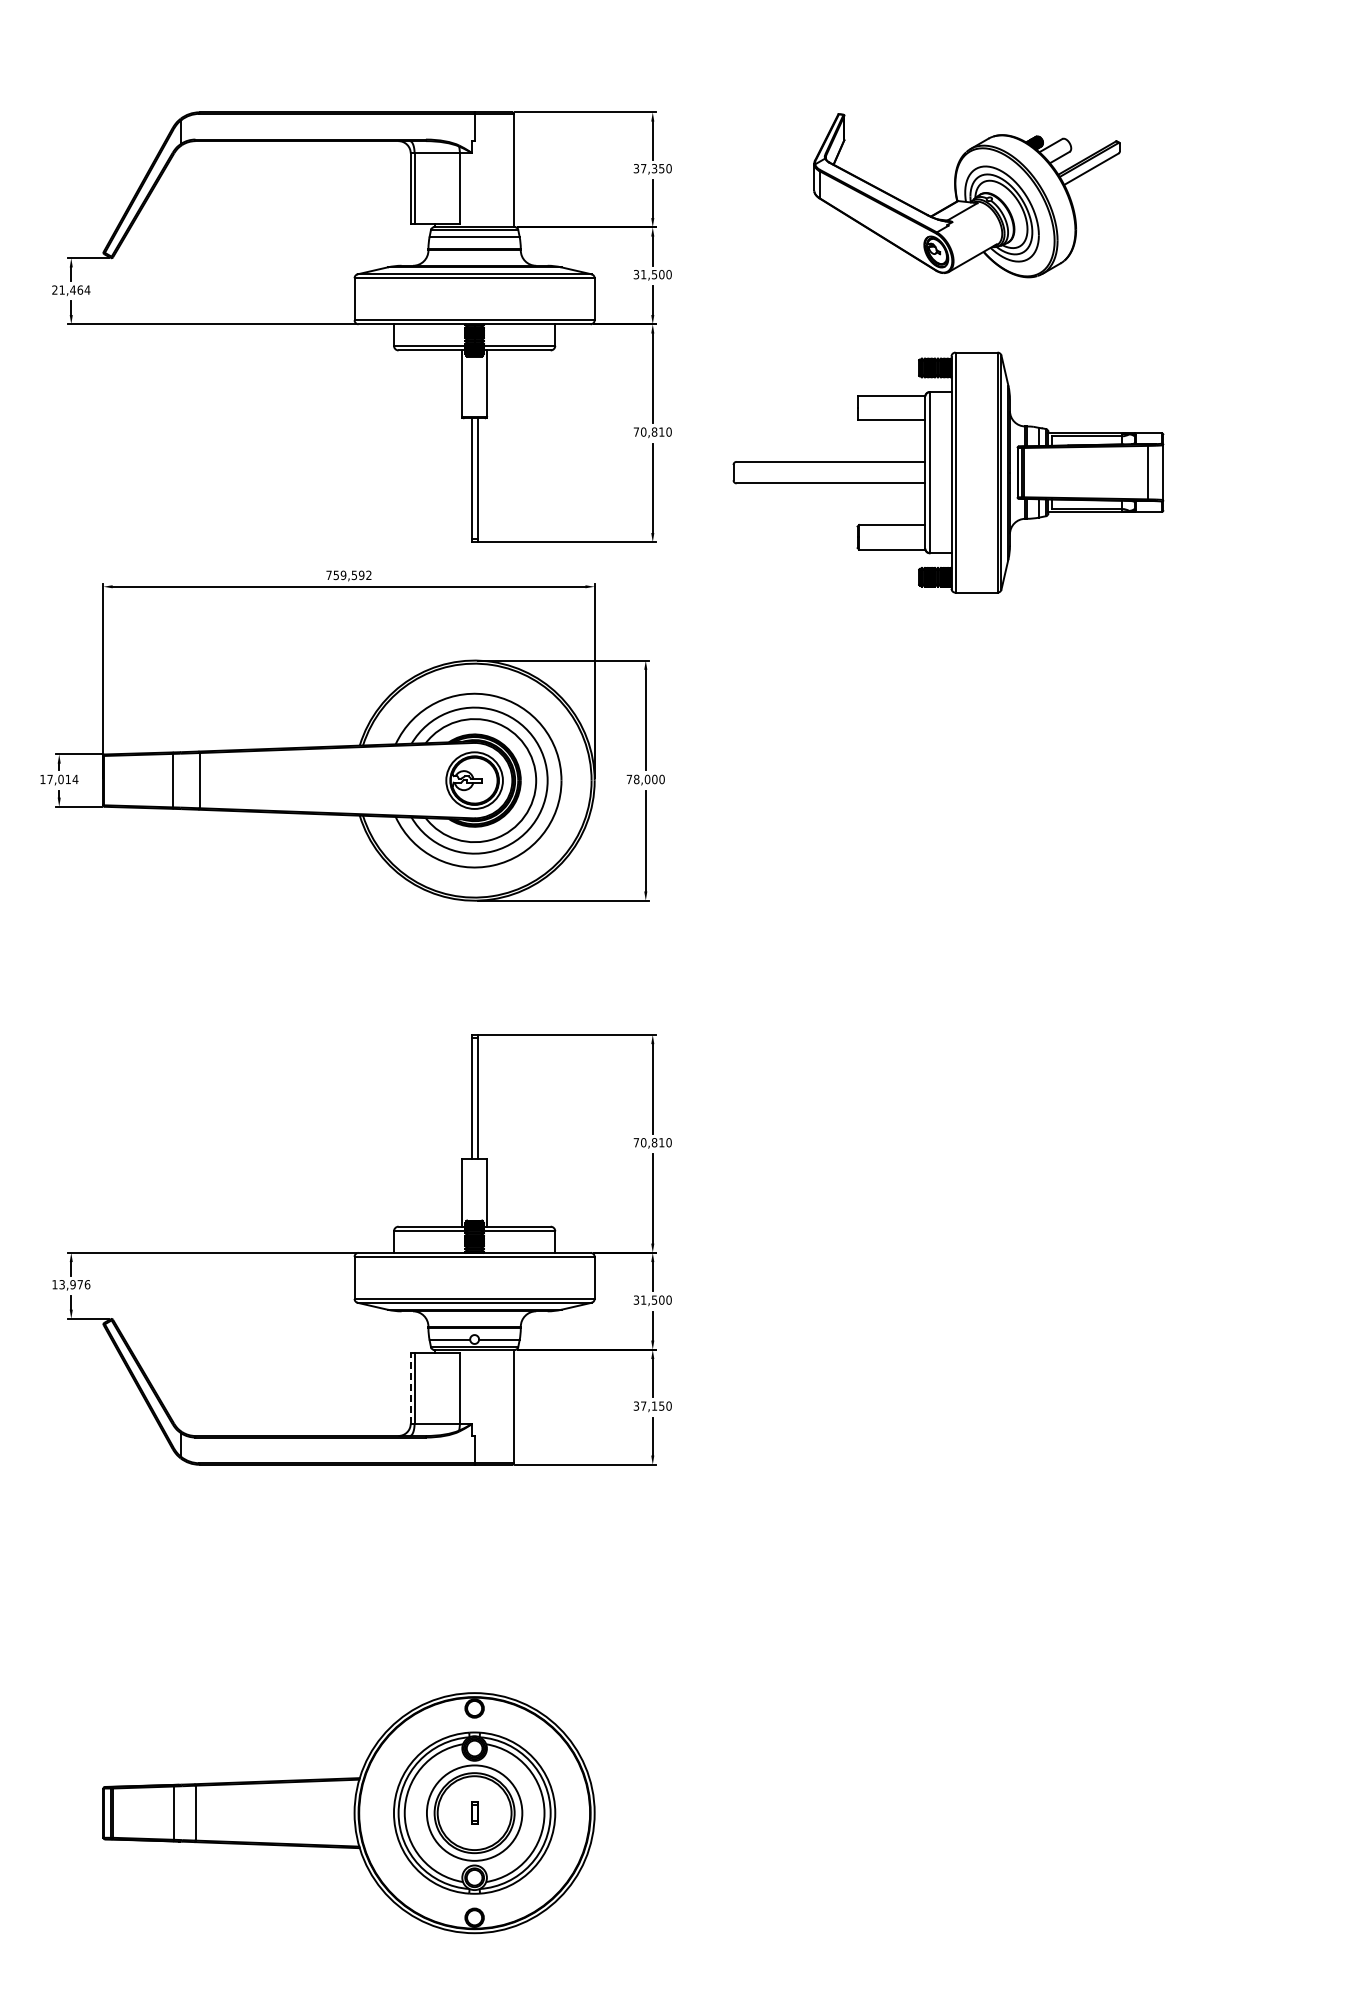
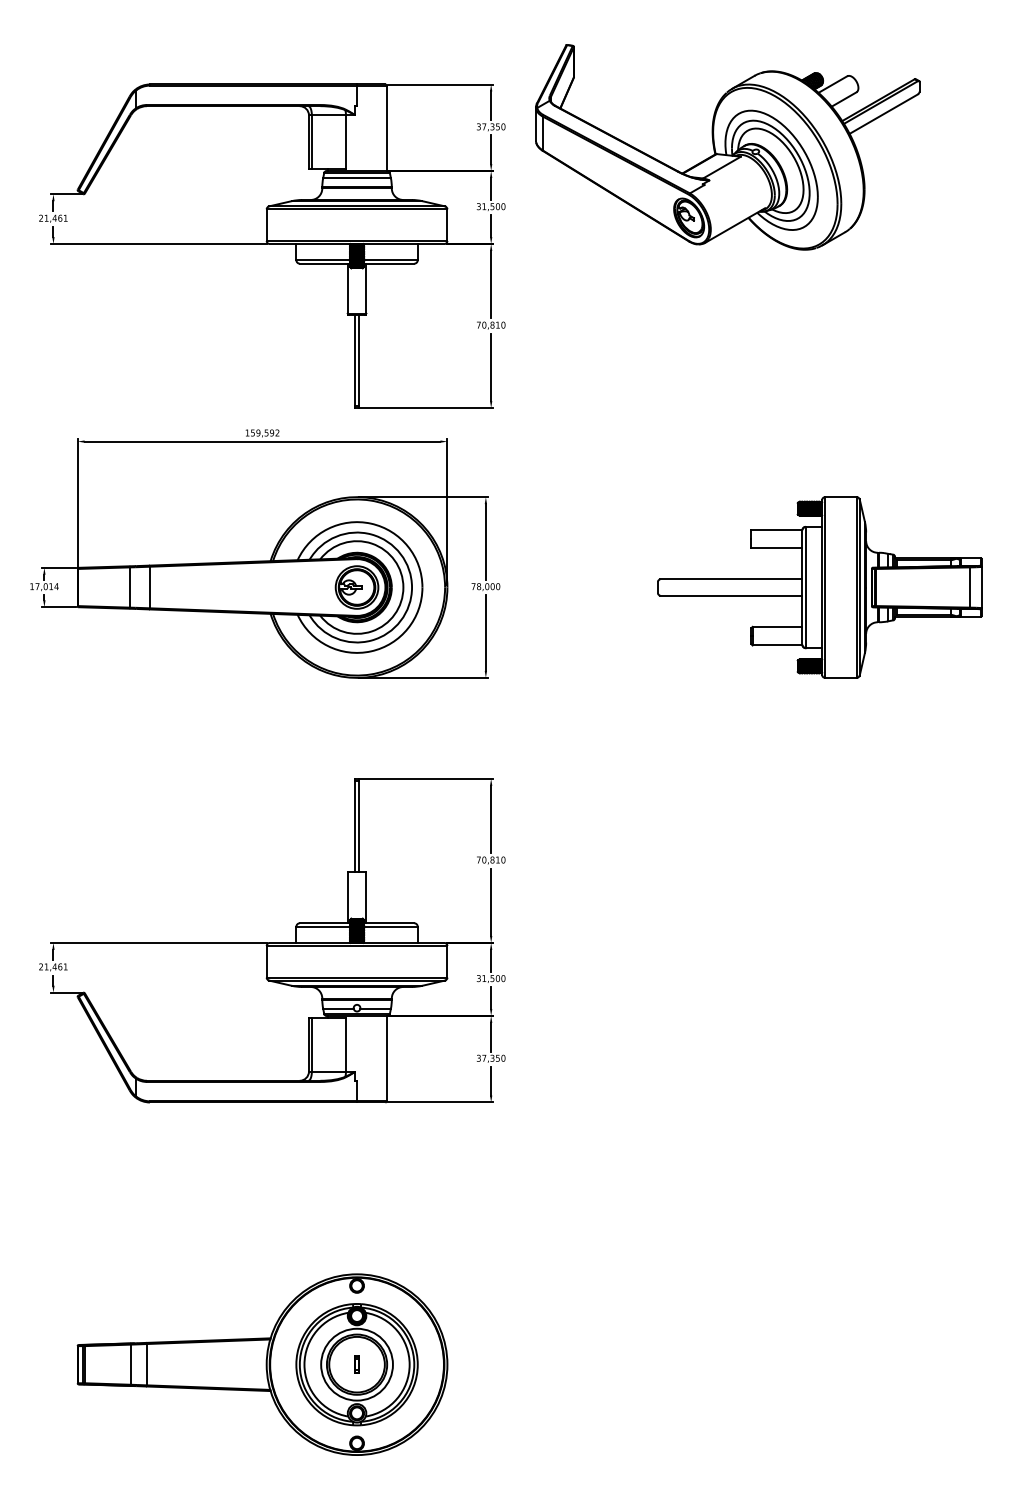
part: (966, 195) -> (727, 147), size x1.67
text: (87, 289) -> (65, 217), 21,464 -> 21,461
part: (948, 472) -> (819, 587), moved
text: (328, 574) -> (247, 432), 759,592 -> 159,592
text: (71, 1284) -> (53, 966), 13,976 -> 21,461
line: (410, 1387) -> (308, 1044), dashed -> solid
text: (654, 1405) -> (492, 1057), 37,150 -> 37,350

